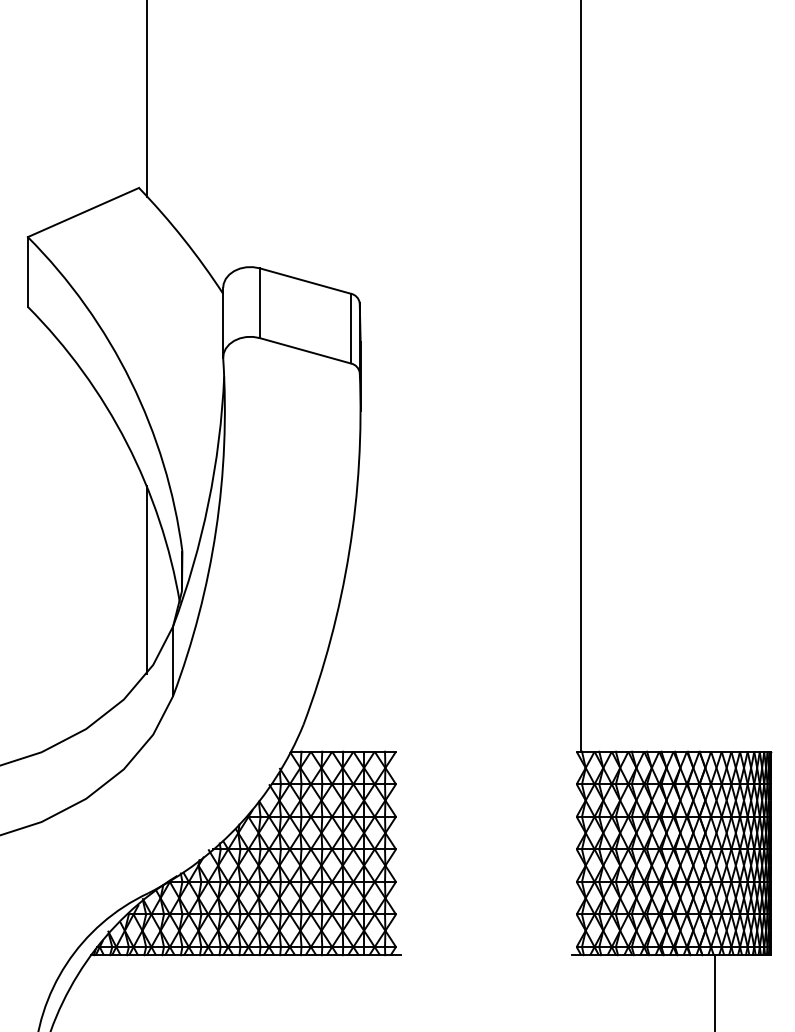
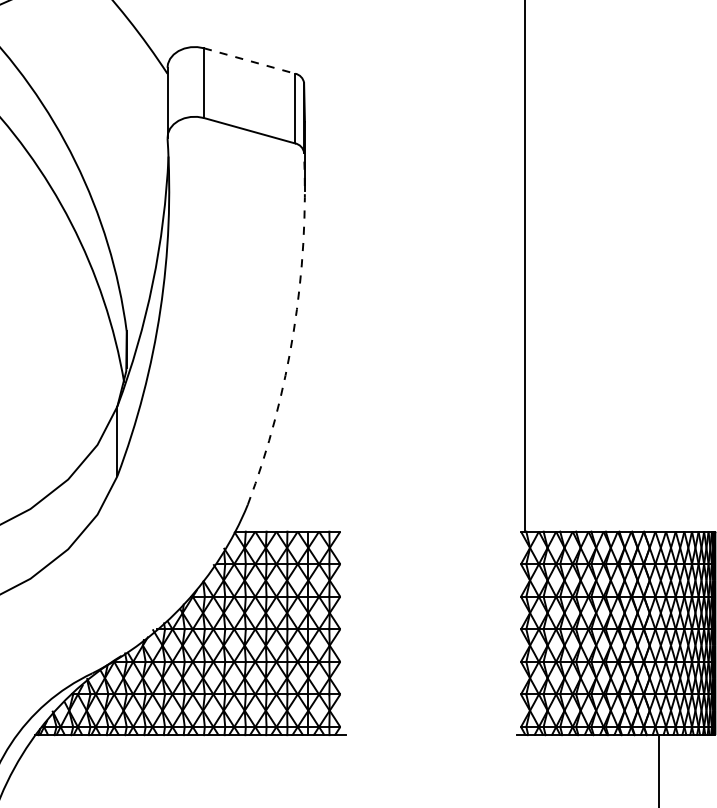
line: (305, 281) -> (249, 61), solid -> dashed
arc: (349, 551) -> (293, 331), solid -> dashed
line: (147, 579) -> (91, 359), removed

